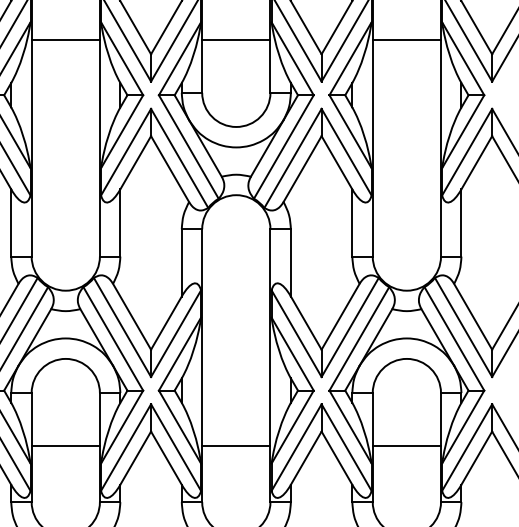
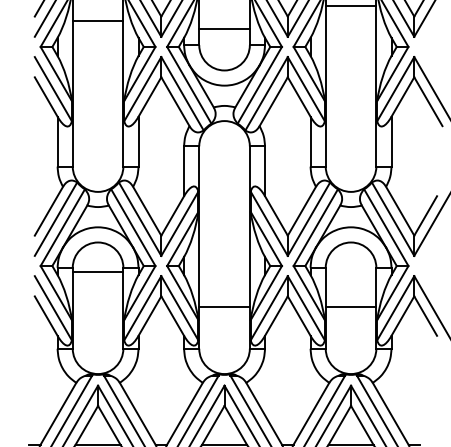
line: (65, 40) -> (97, 21), moved
line: (236, 40) -> (224, 29), moved
line: (65, 445) -> (97, 271), moved

